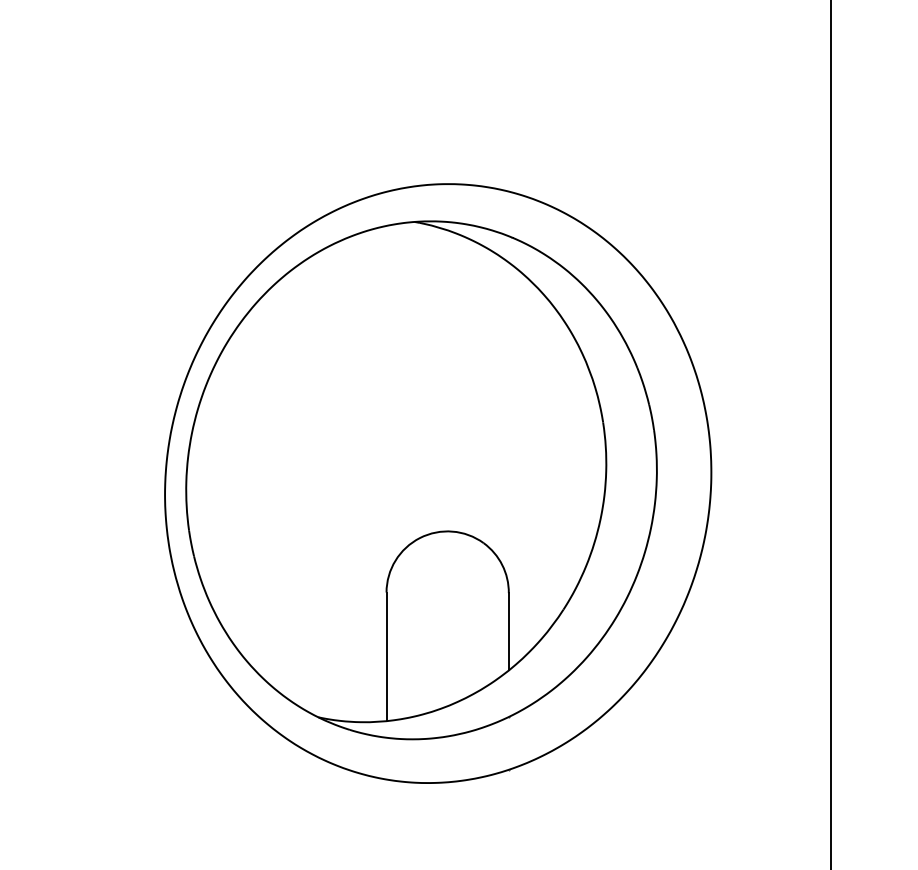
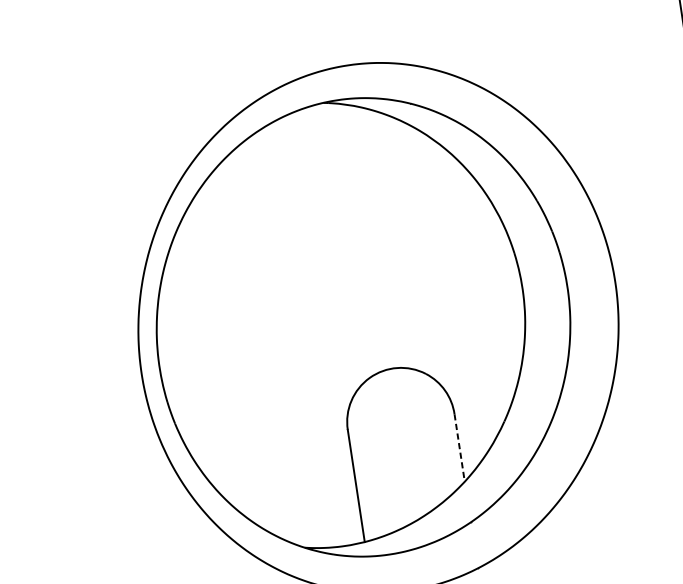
line: (508, 631) -> (459, 447), solid -> dashed

